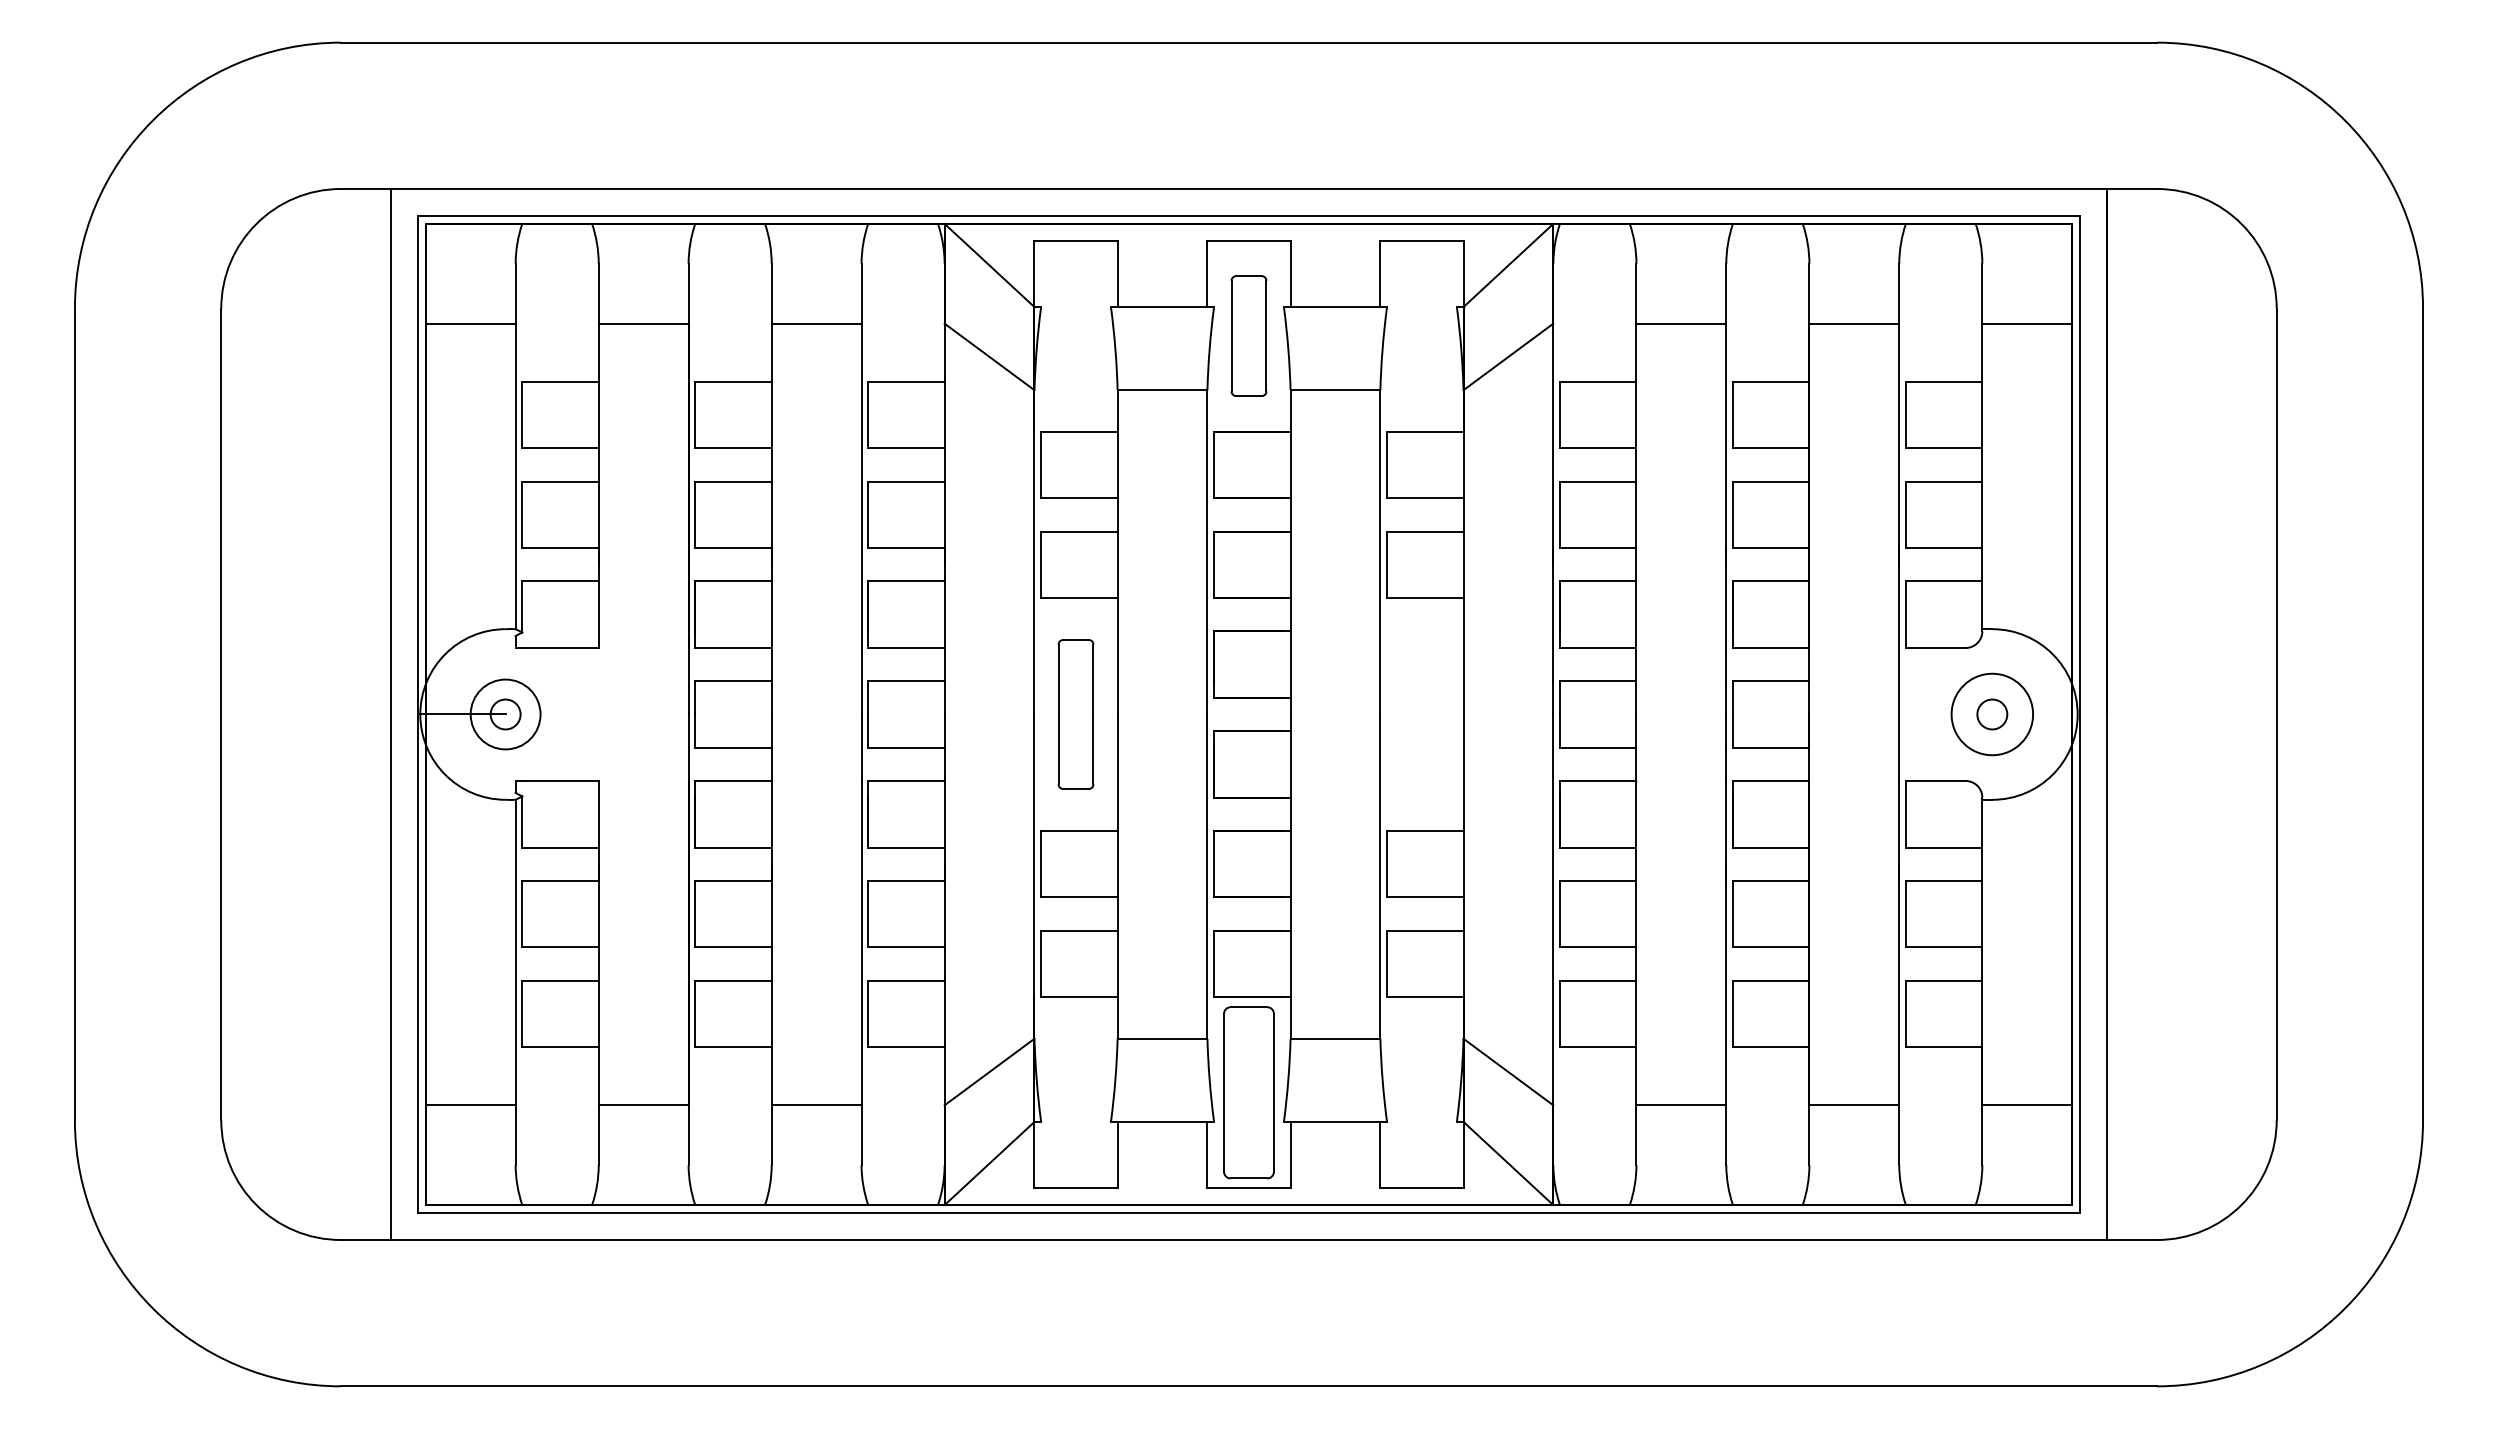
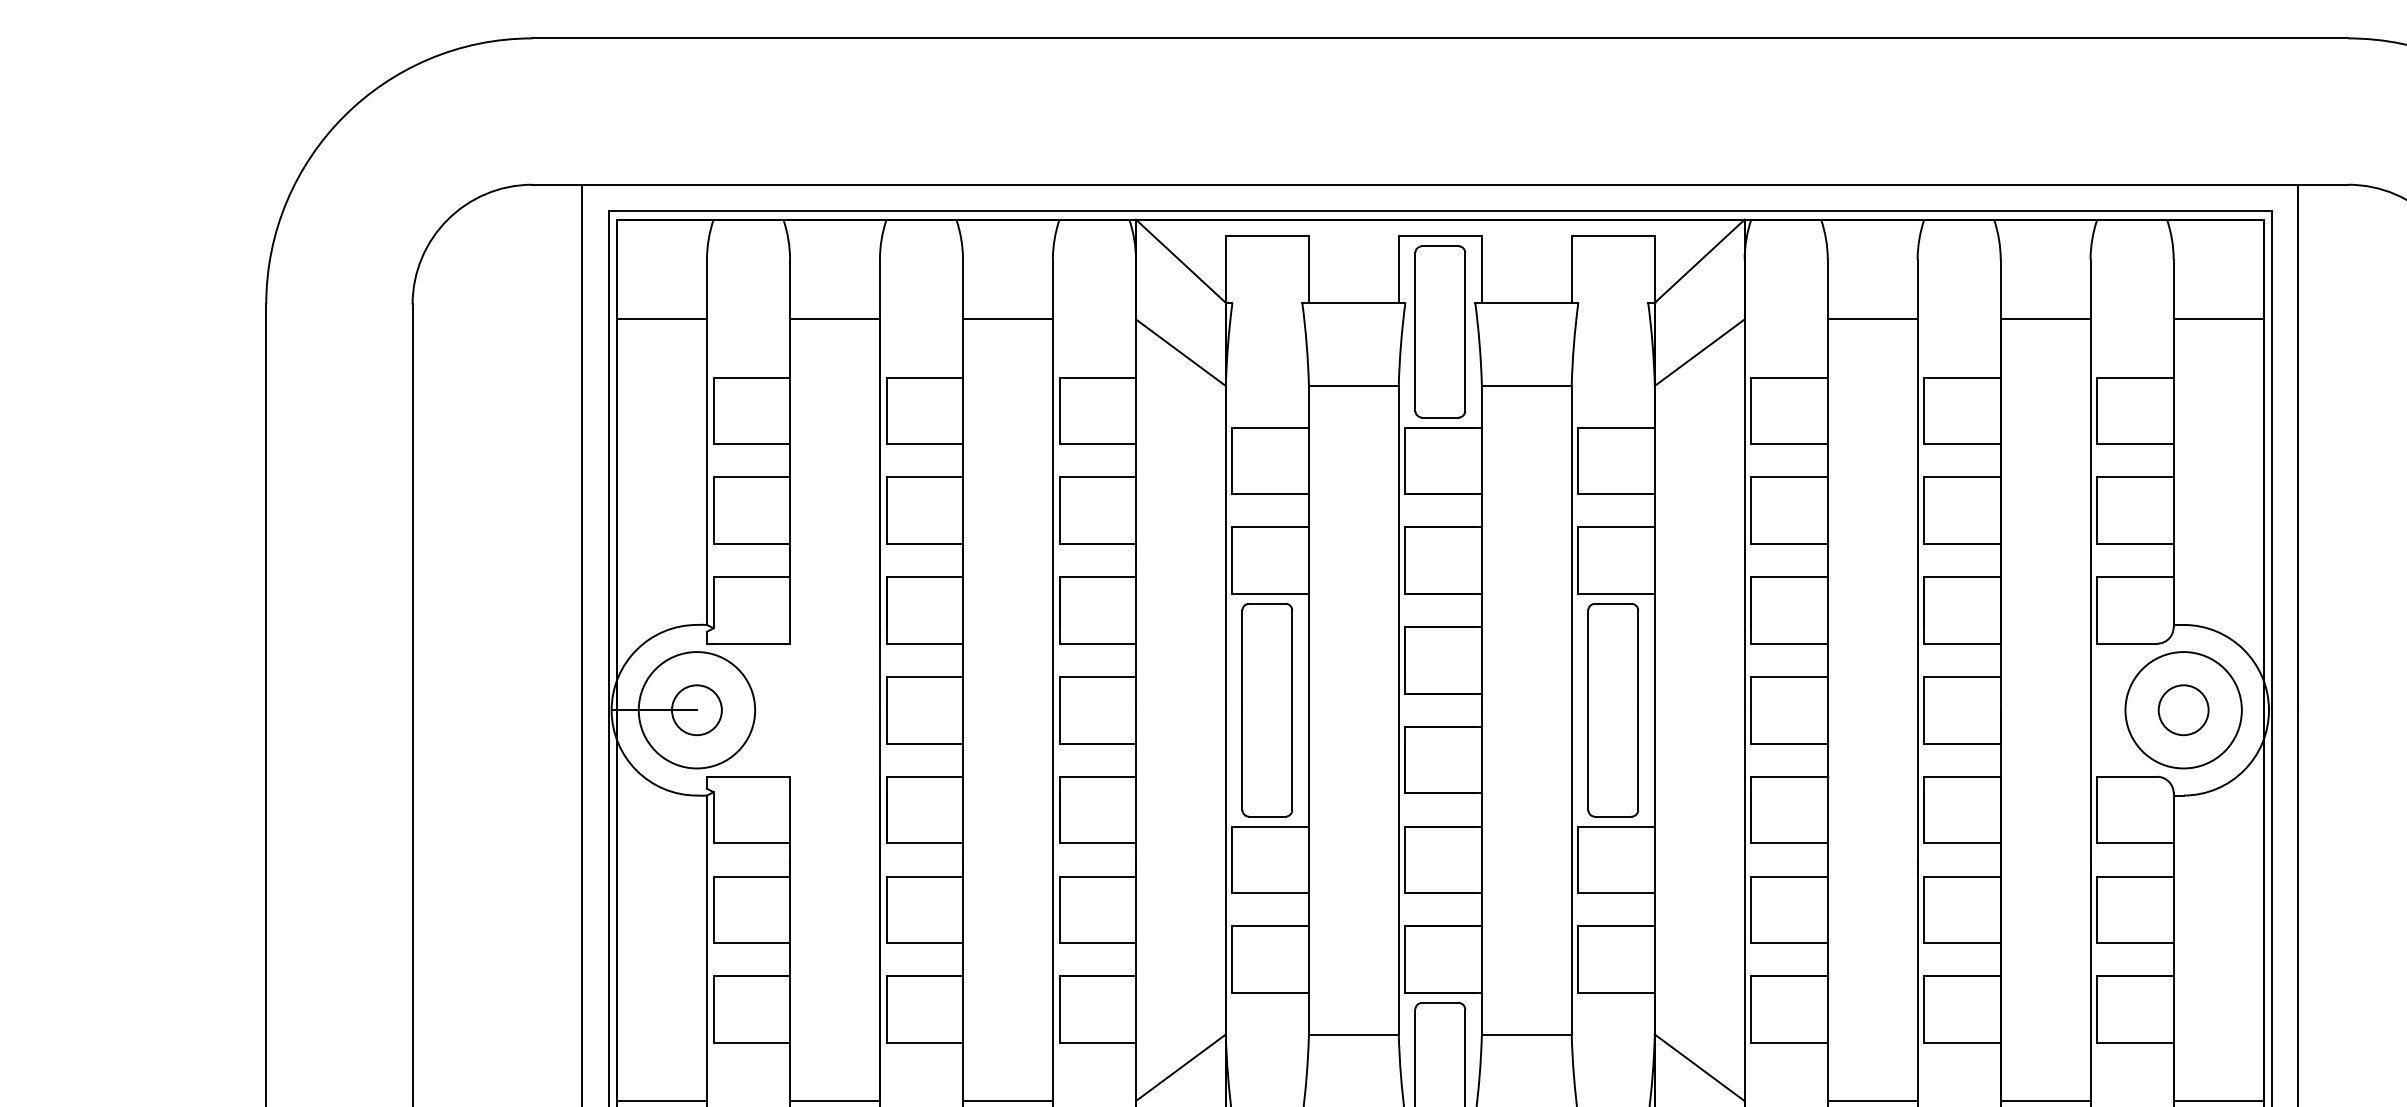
part: (1248, 335) -> (1439, 331), size x1.43
circle: (505, 714) -> (696, 710), size x1.67
circle: (505, 714) -> (696, 710), size x1.67
part: (1075, 714) -> (1266, 710), size x1.43
part: (1421, 714) -> (1612, 710), added
circle: (1992, 714) -> (2183, 710), size x1.43
circle: (1992, 714) -> (2183, 710), size x1.67

